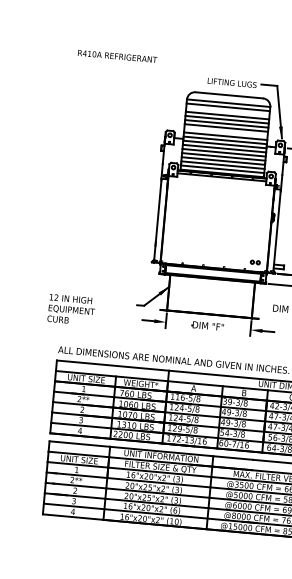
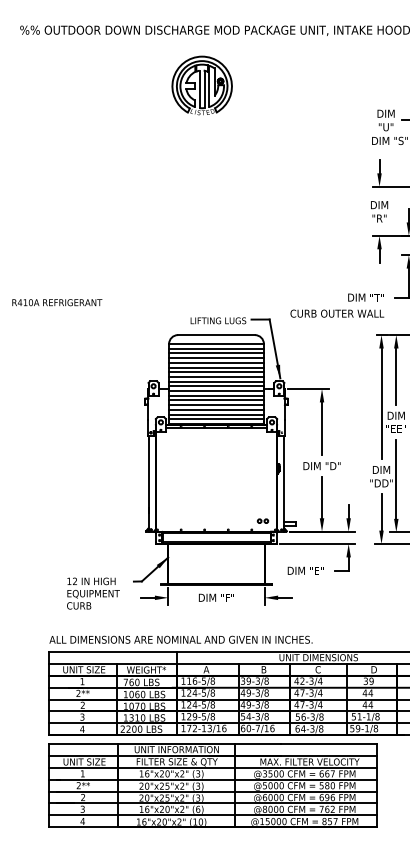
text: (117, 56) -> (57, 302), moved
line: (227, 111) -> (216, 353), added
line: (226, 131) -> (216, 376), added
text: (71, 309) -> (93, 593), moved

